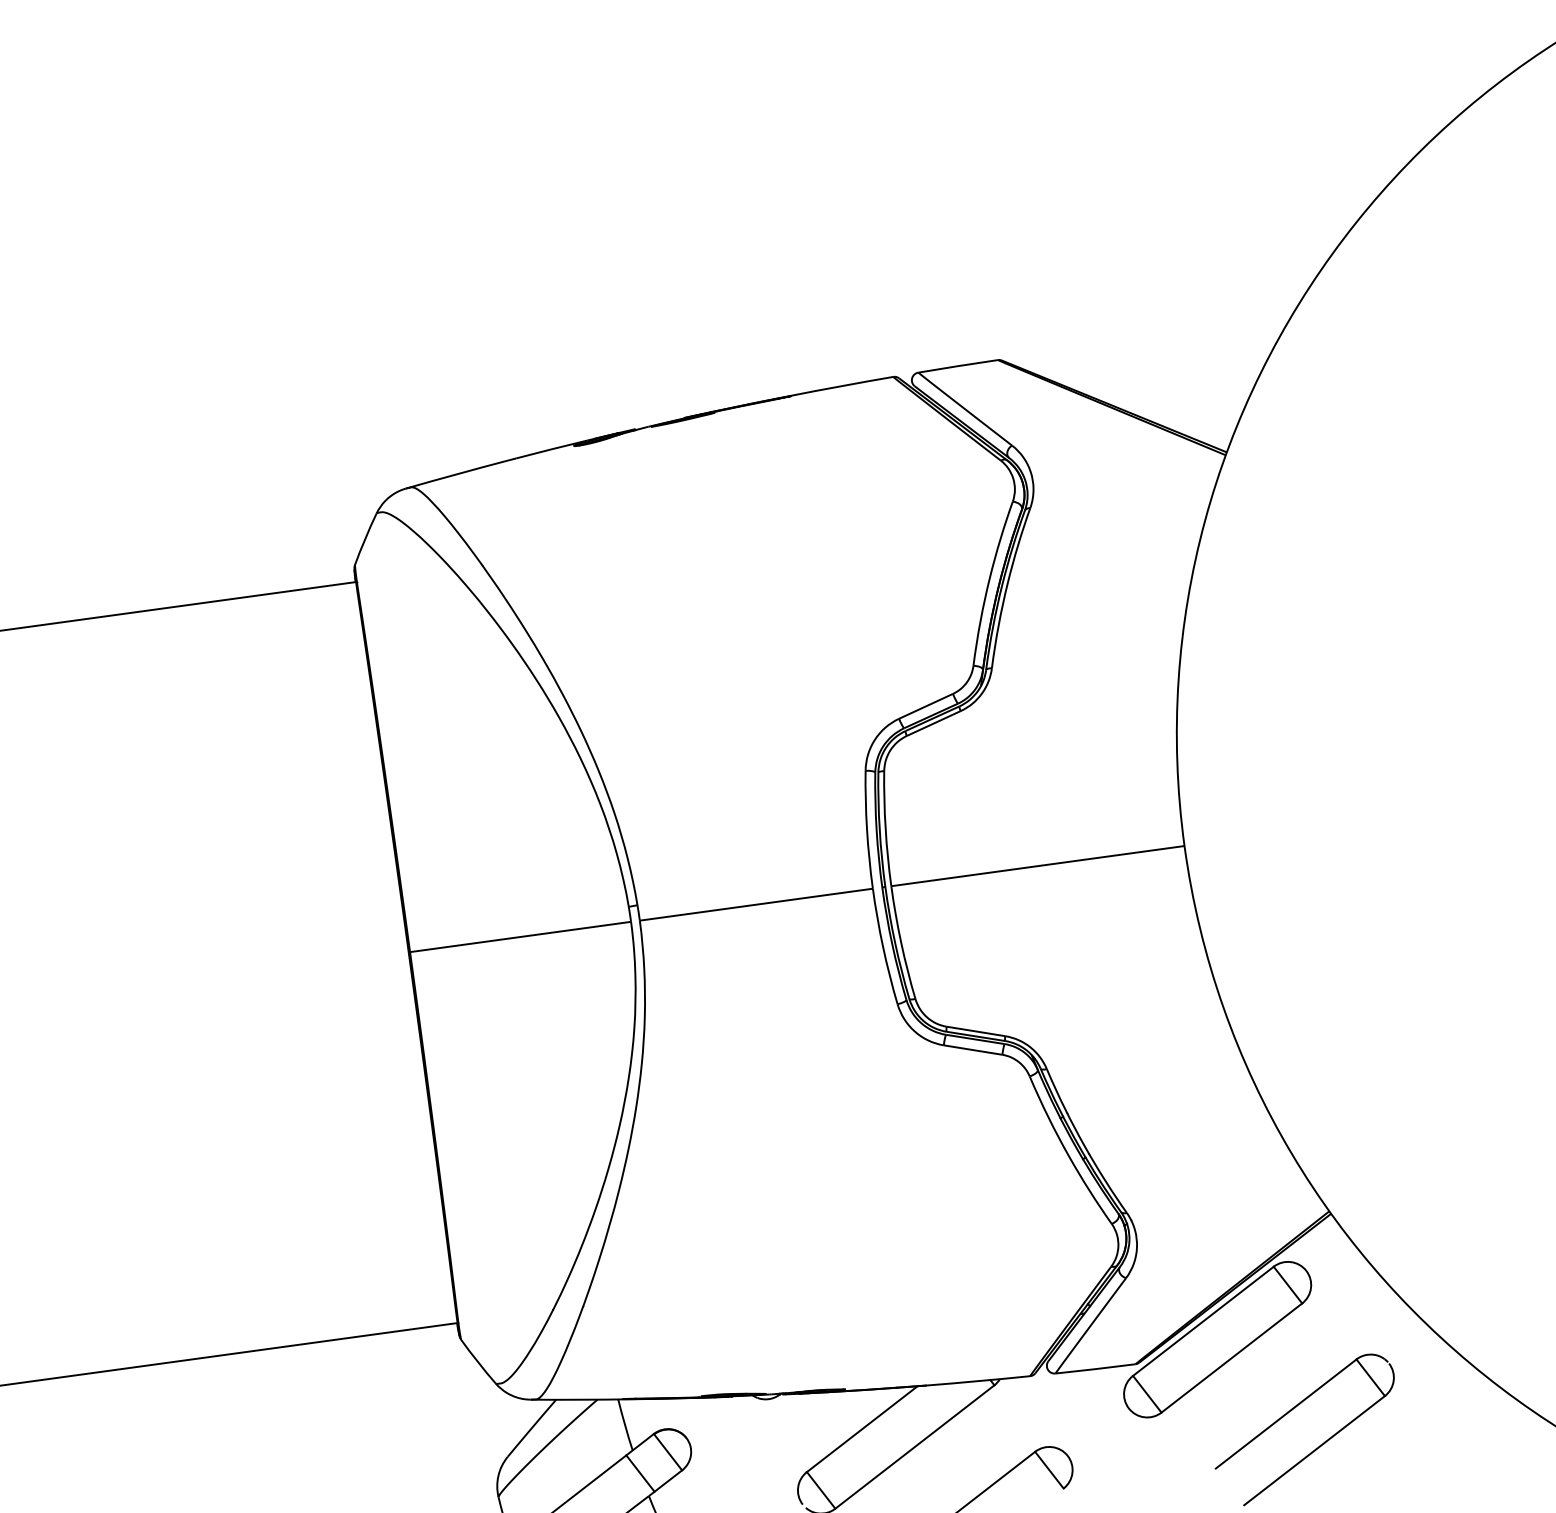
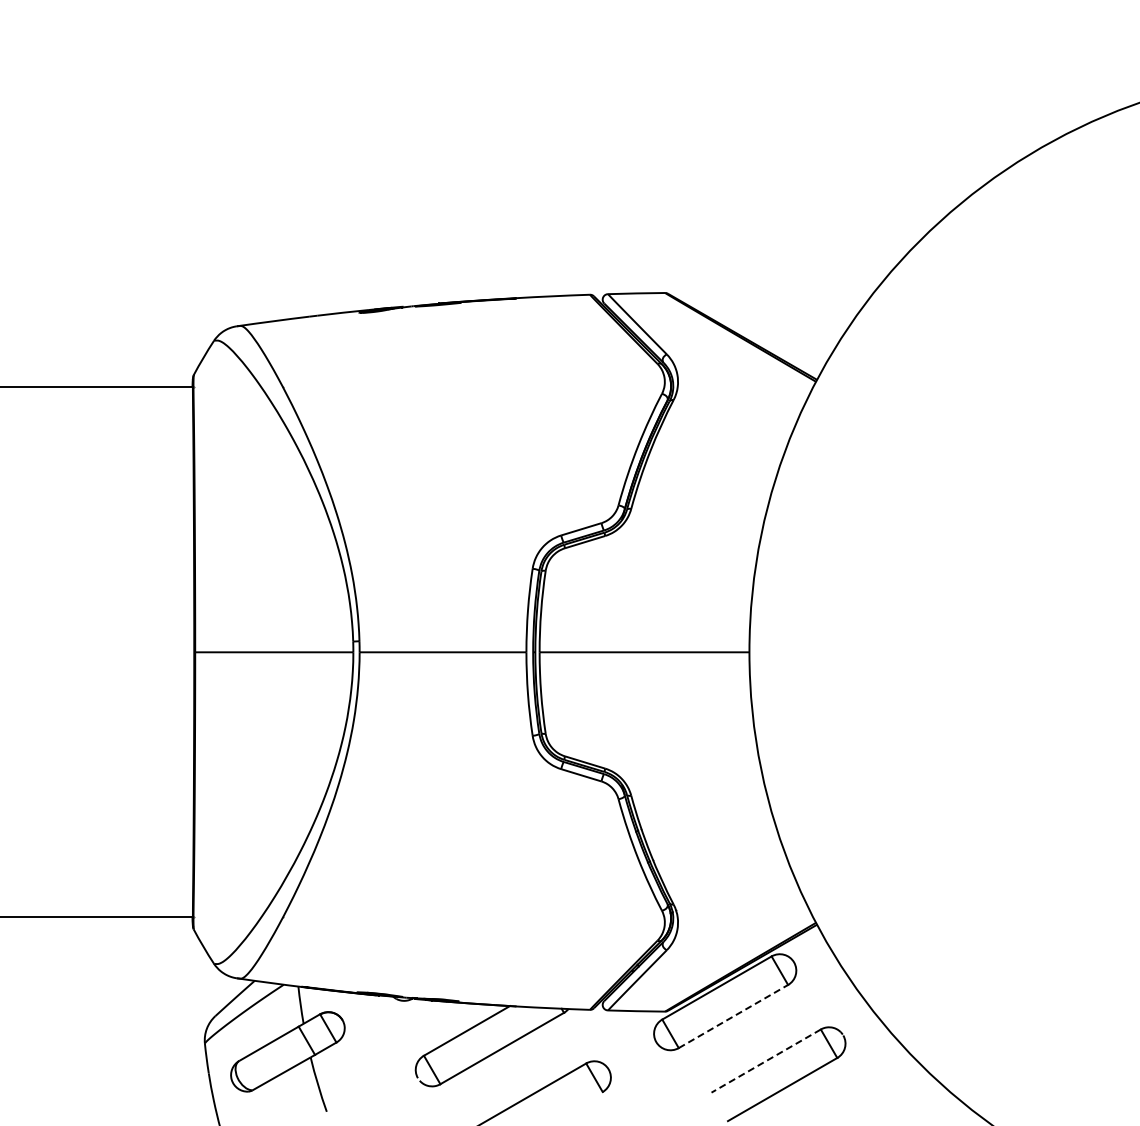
line: (1231, 1357) -> (733, 1016), solid -> dashed
line: (1285, 1414) -> (765, 1061), solid -> dashed

